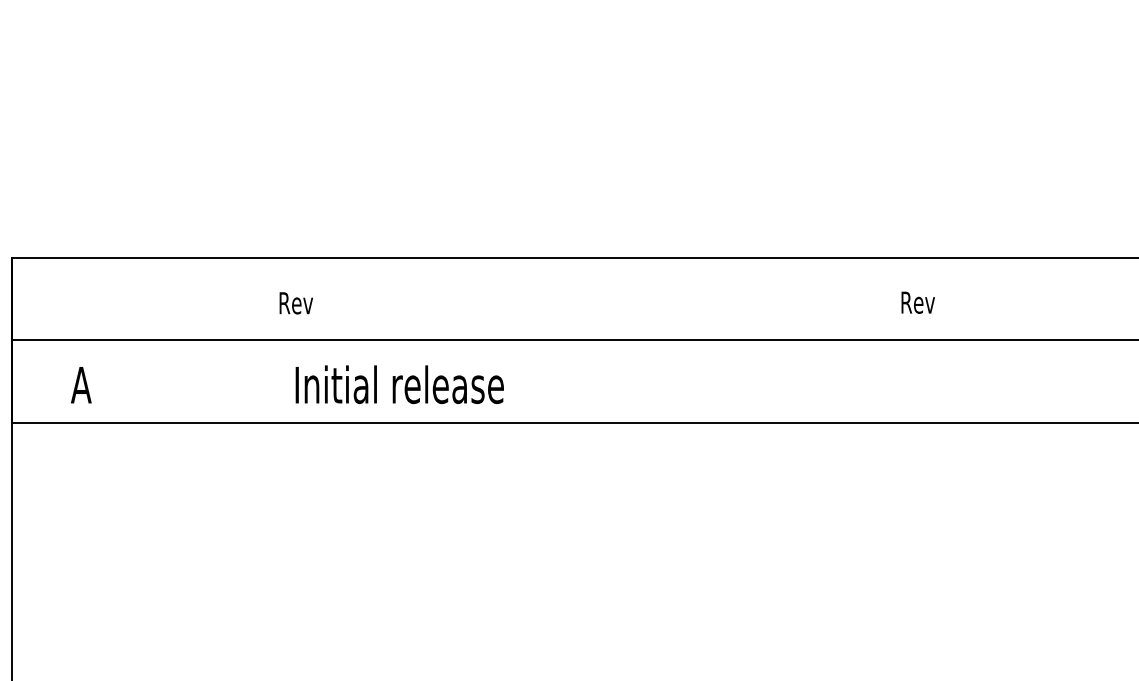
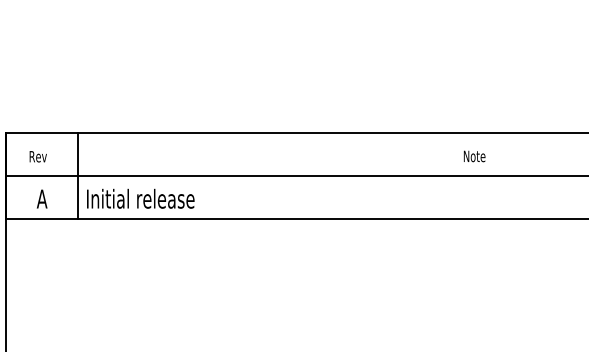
text: (294, 302) -> (37, 156), moved
text: (917, 302) -> (474, 156), Rev -> Note
line: (149, 339) -> (77, 175), added
text: (399, 384) -> (140, 198), moved

